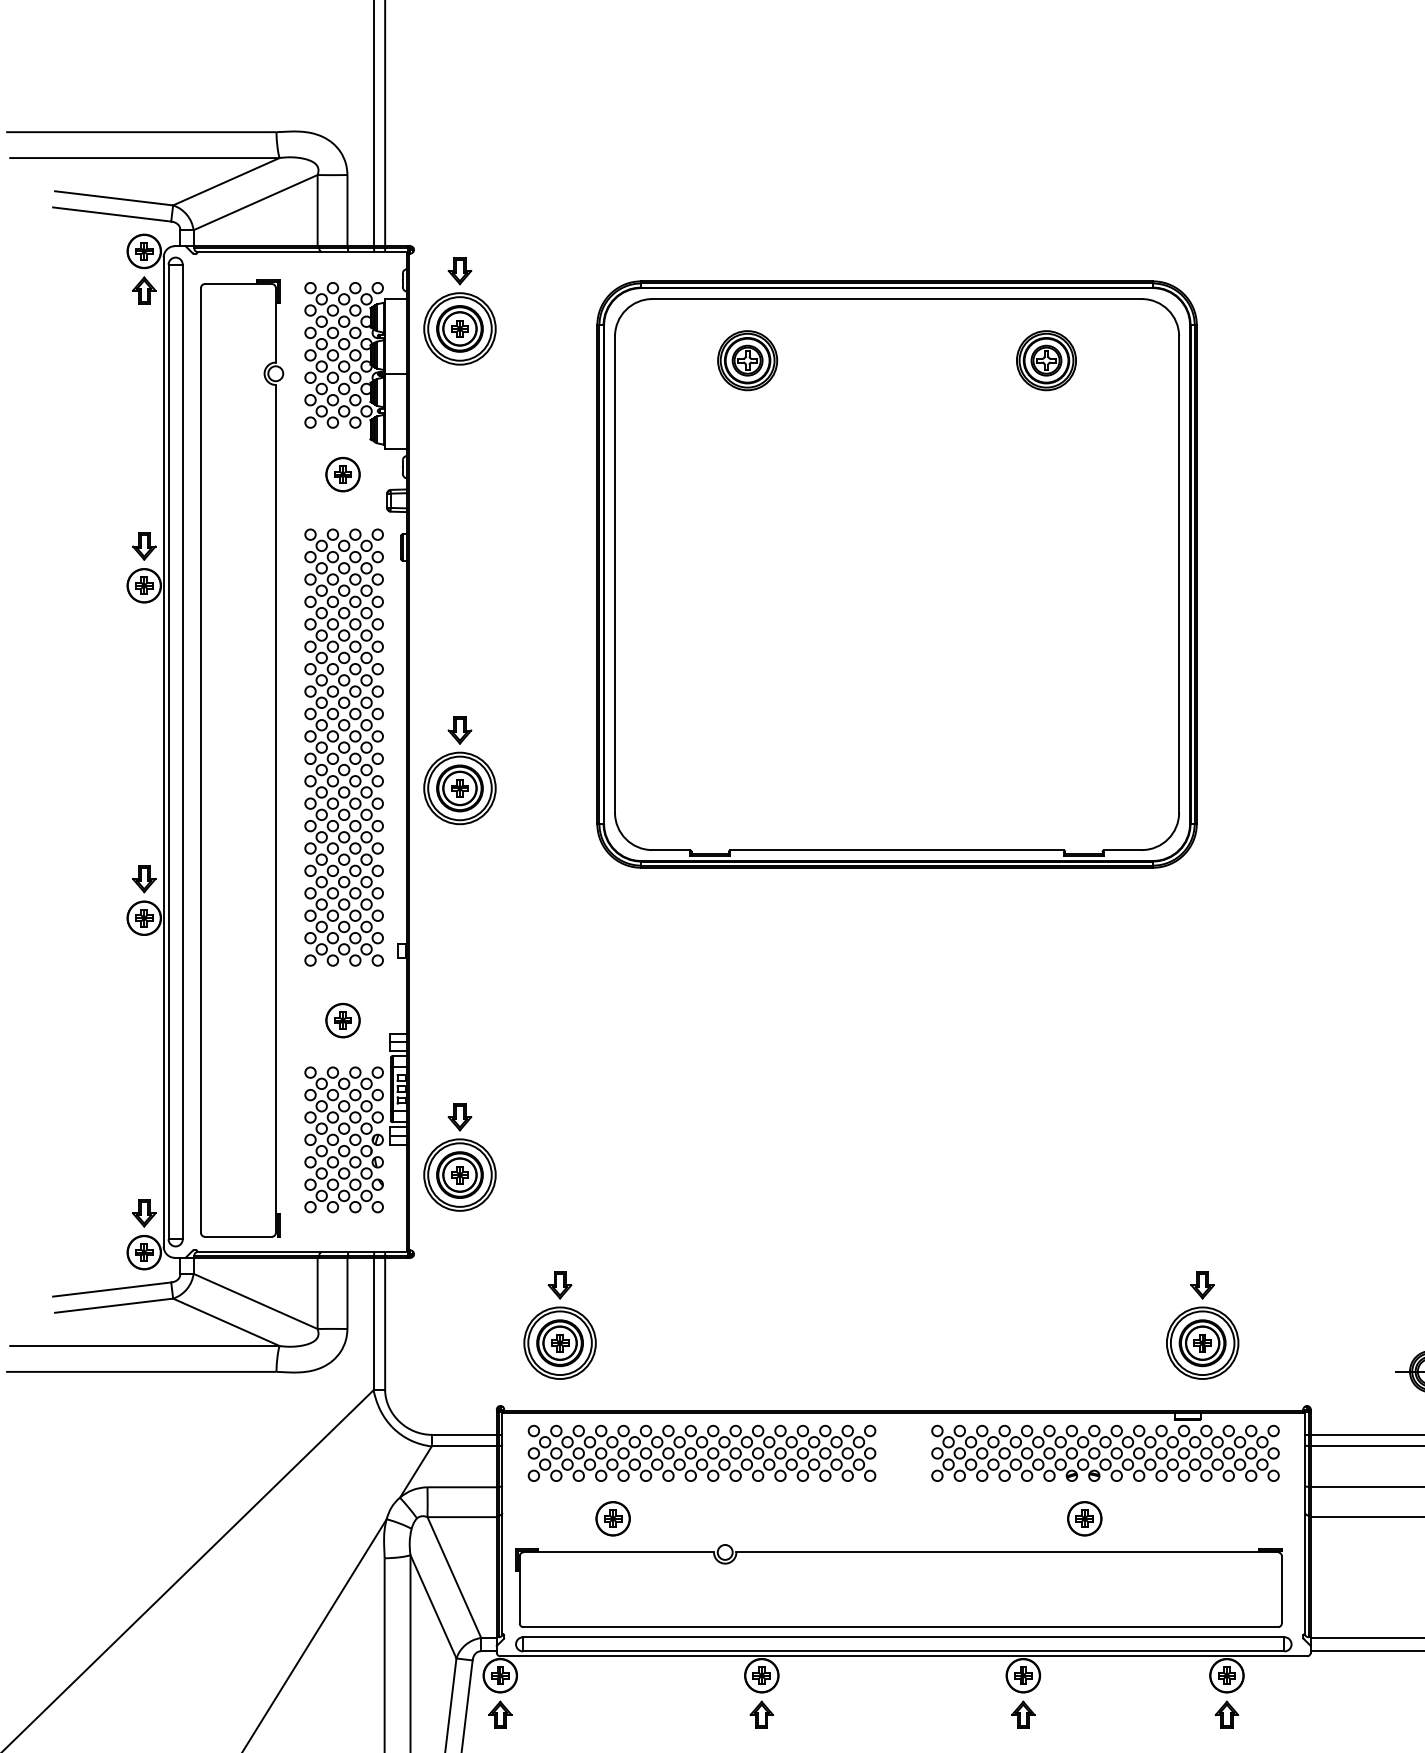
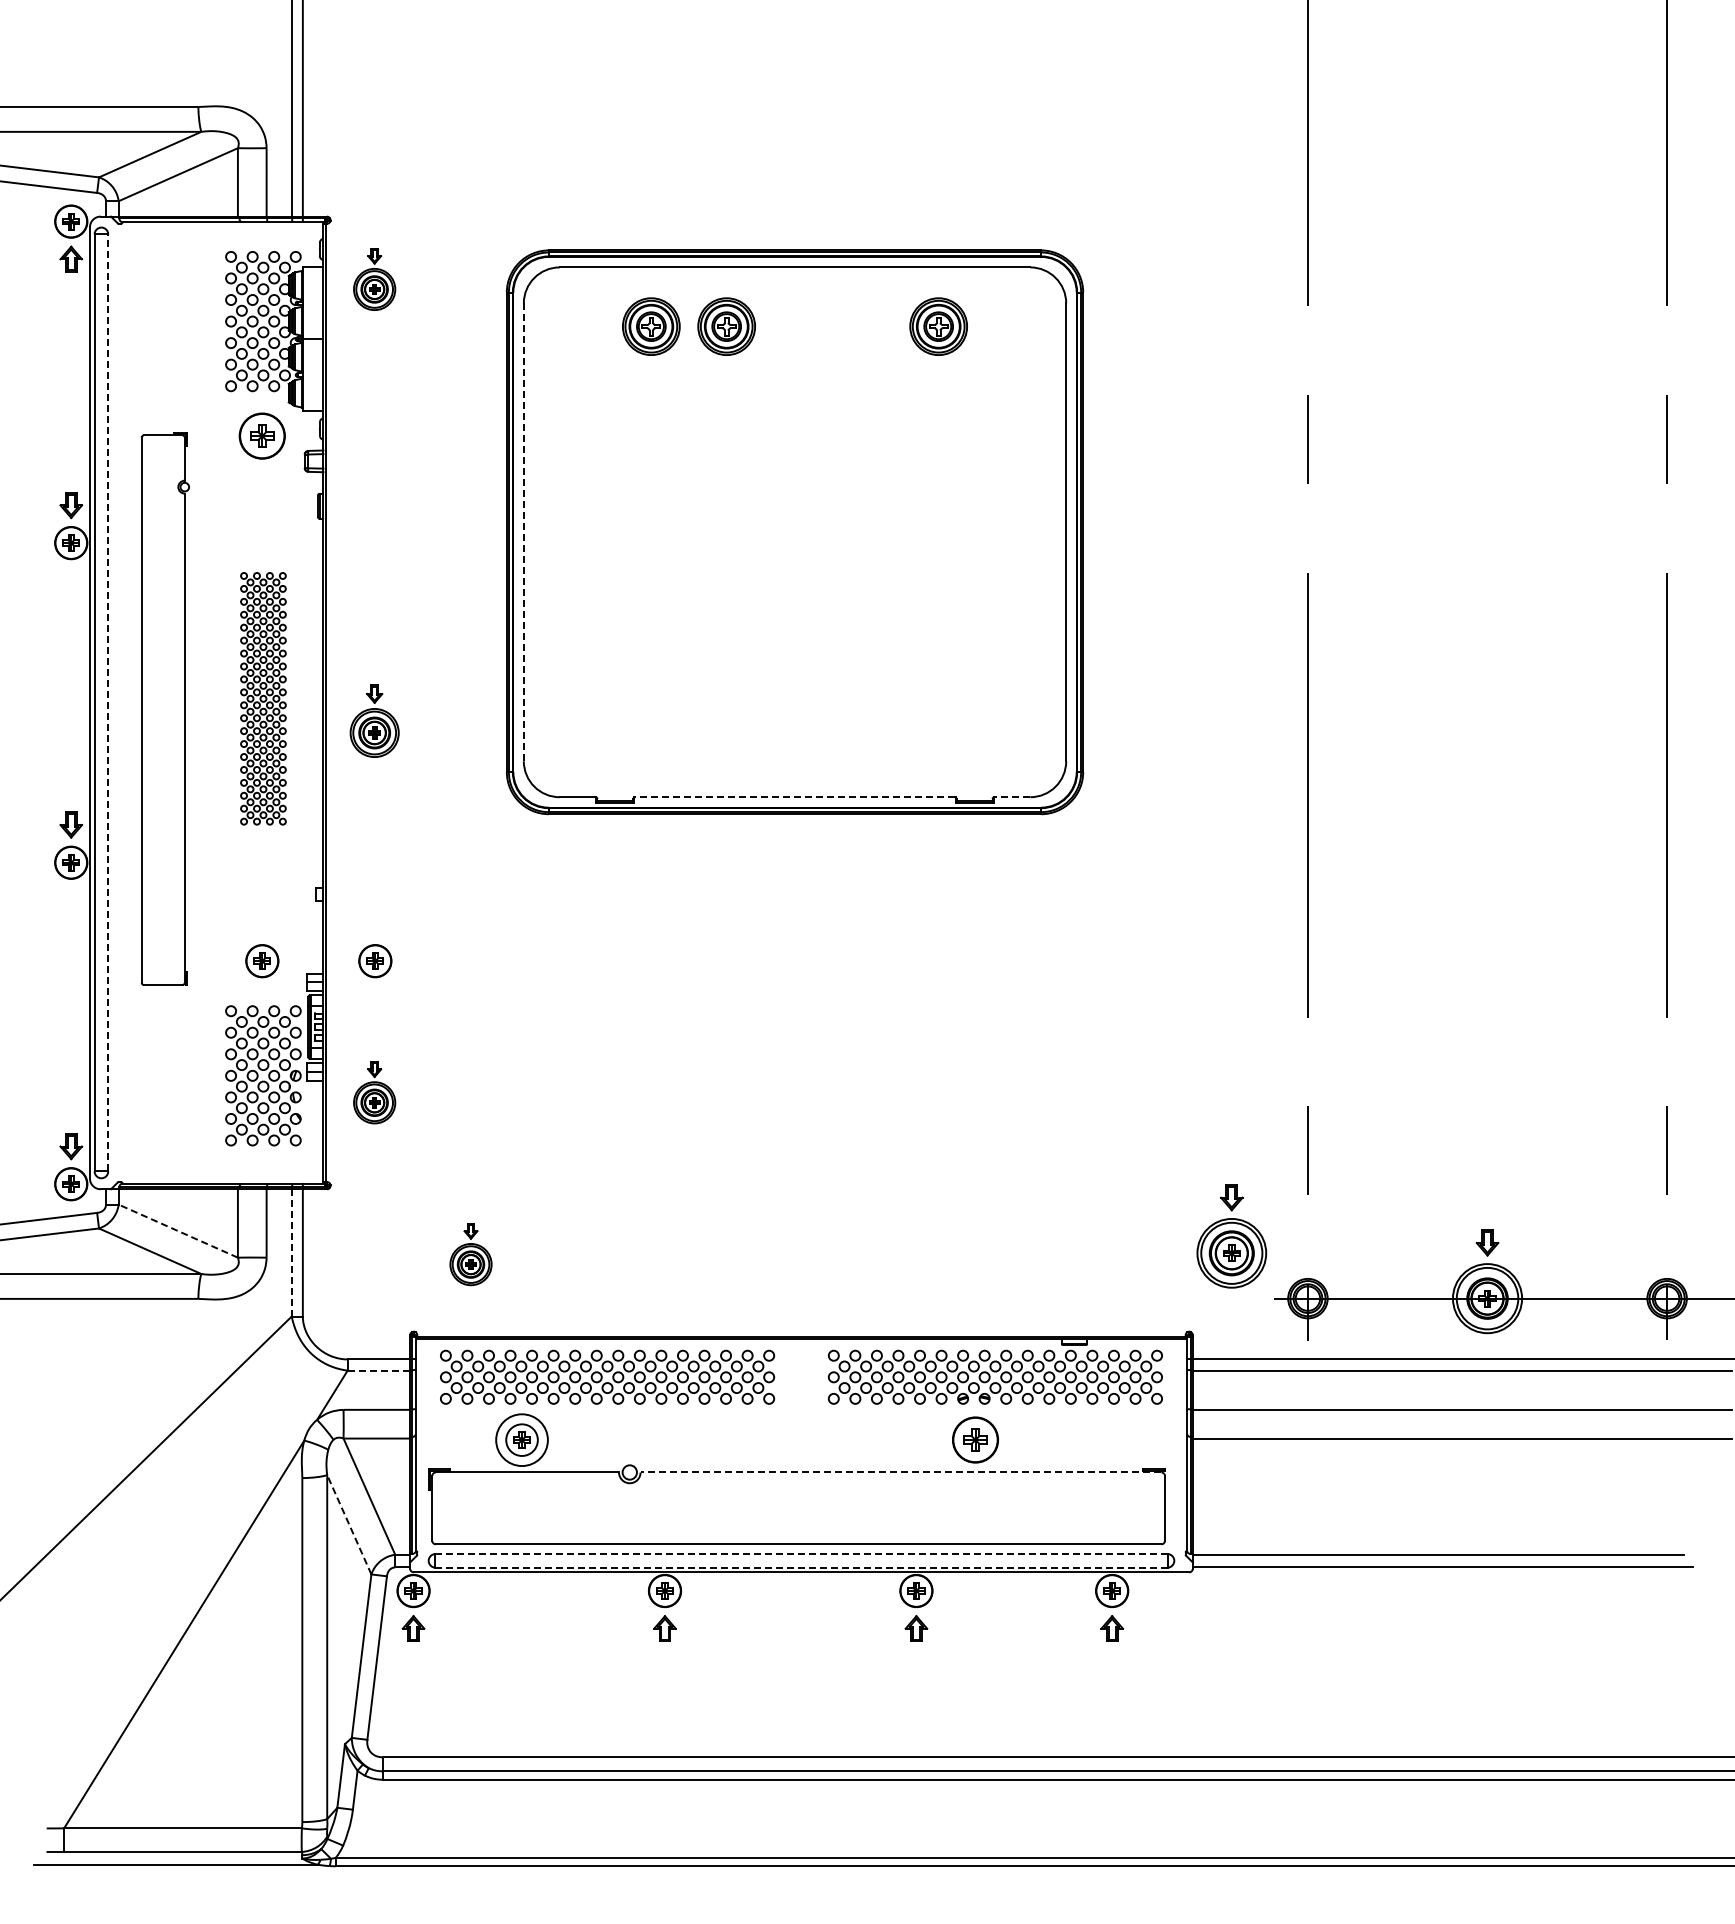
part: (459, 311) -> (374, 279), size x0.6
part: (825, 360) -> (726, 326), added
part: (343, 474) -> (262, 436), size x1.4
line: (614, 574) -> (523, 532), solid -> dashed
part: (344, 747) -> (263, 698), size x0.6
line: (183, 751) -> (108, 702), solid -> dashed
part: (242, 757) -> (165, 708), size x0.6
part: (459, 771) -> (374, 721), size x0.7
line: (897, 850) -> (795, 797), solid -> dashed
line: (1123, 850) -> (1012, 797), solid -> dashed
part: (460, 1020) -> (375, 961), added
part: (459, 1157) -> (374, 1092), size x0.6
line: (254, 1300) -> (177, 1230), solid -> dashed
line: (373, 1323) -> (291, 1252), solid -> dashed
part: (559, 1325) -> (470, 1254), size x0.6
part: (1202, 1325) -> (1231, 1236), moved
line: (463, 1446) -> (378, 1370), solid -> dashed
circle: (612, 1519) -> (521, 1440), size x1.6
part: (1084, 1519) -> (975, 1440), size x1.4
line: (1006, 1552) -> (900, 1472), solid -> dashed
line: (433, 1606) -> (349, 1524), solid -> dashed
line: (902, 1637) -> (800, 1554), solid -> dashed
line: (903, 1651) -> (801, 1567), solid -> dashed

